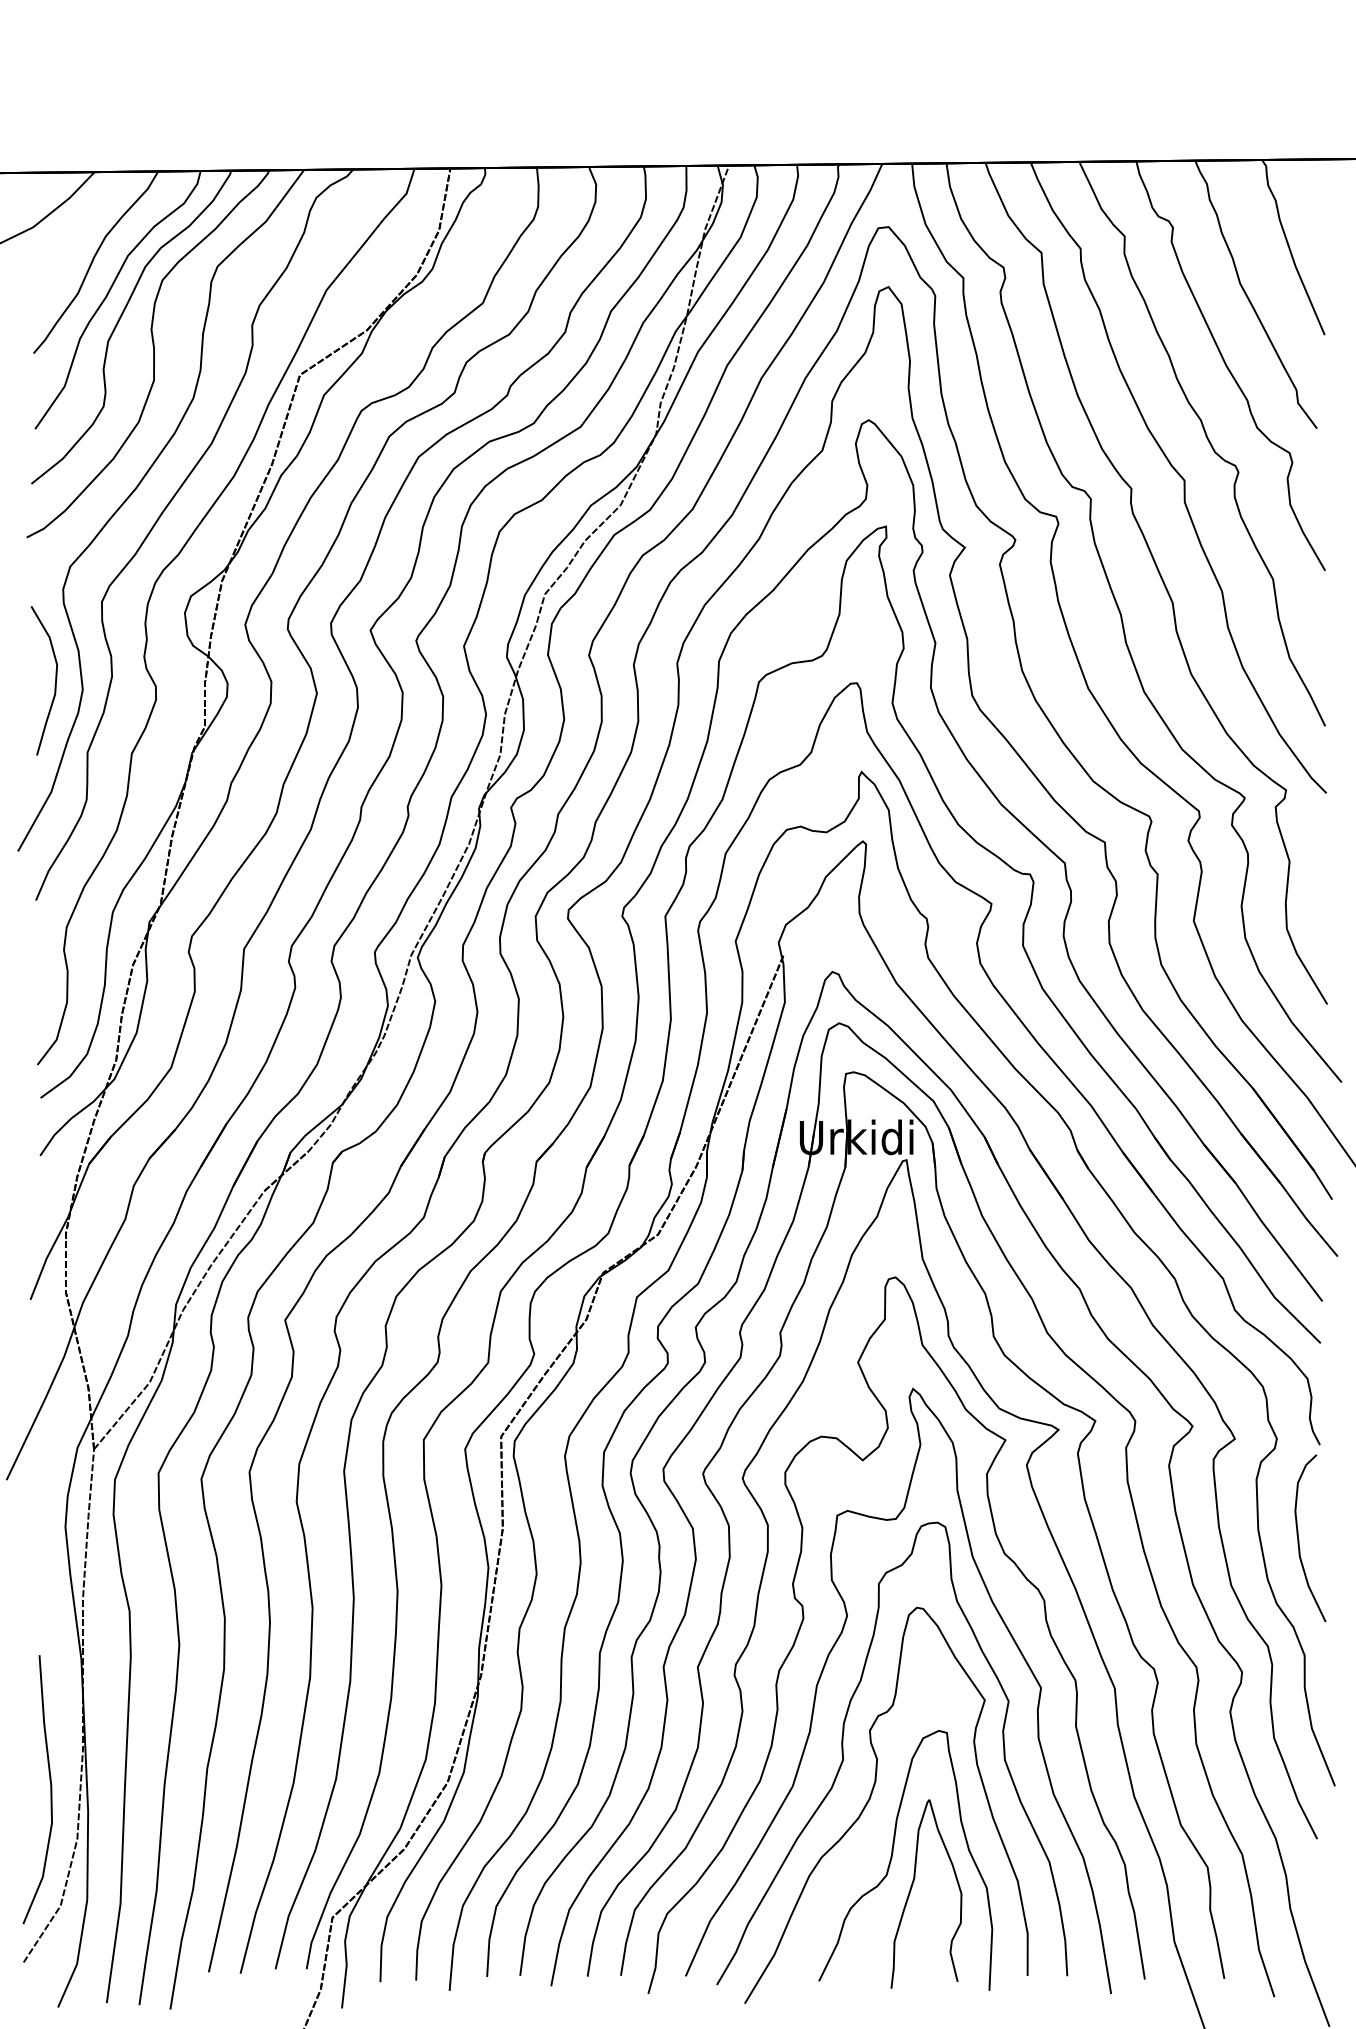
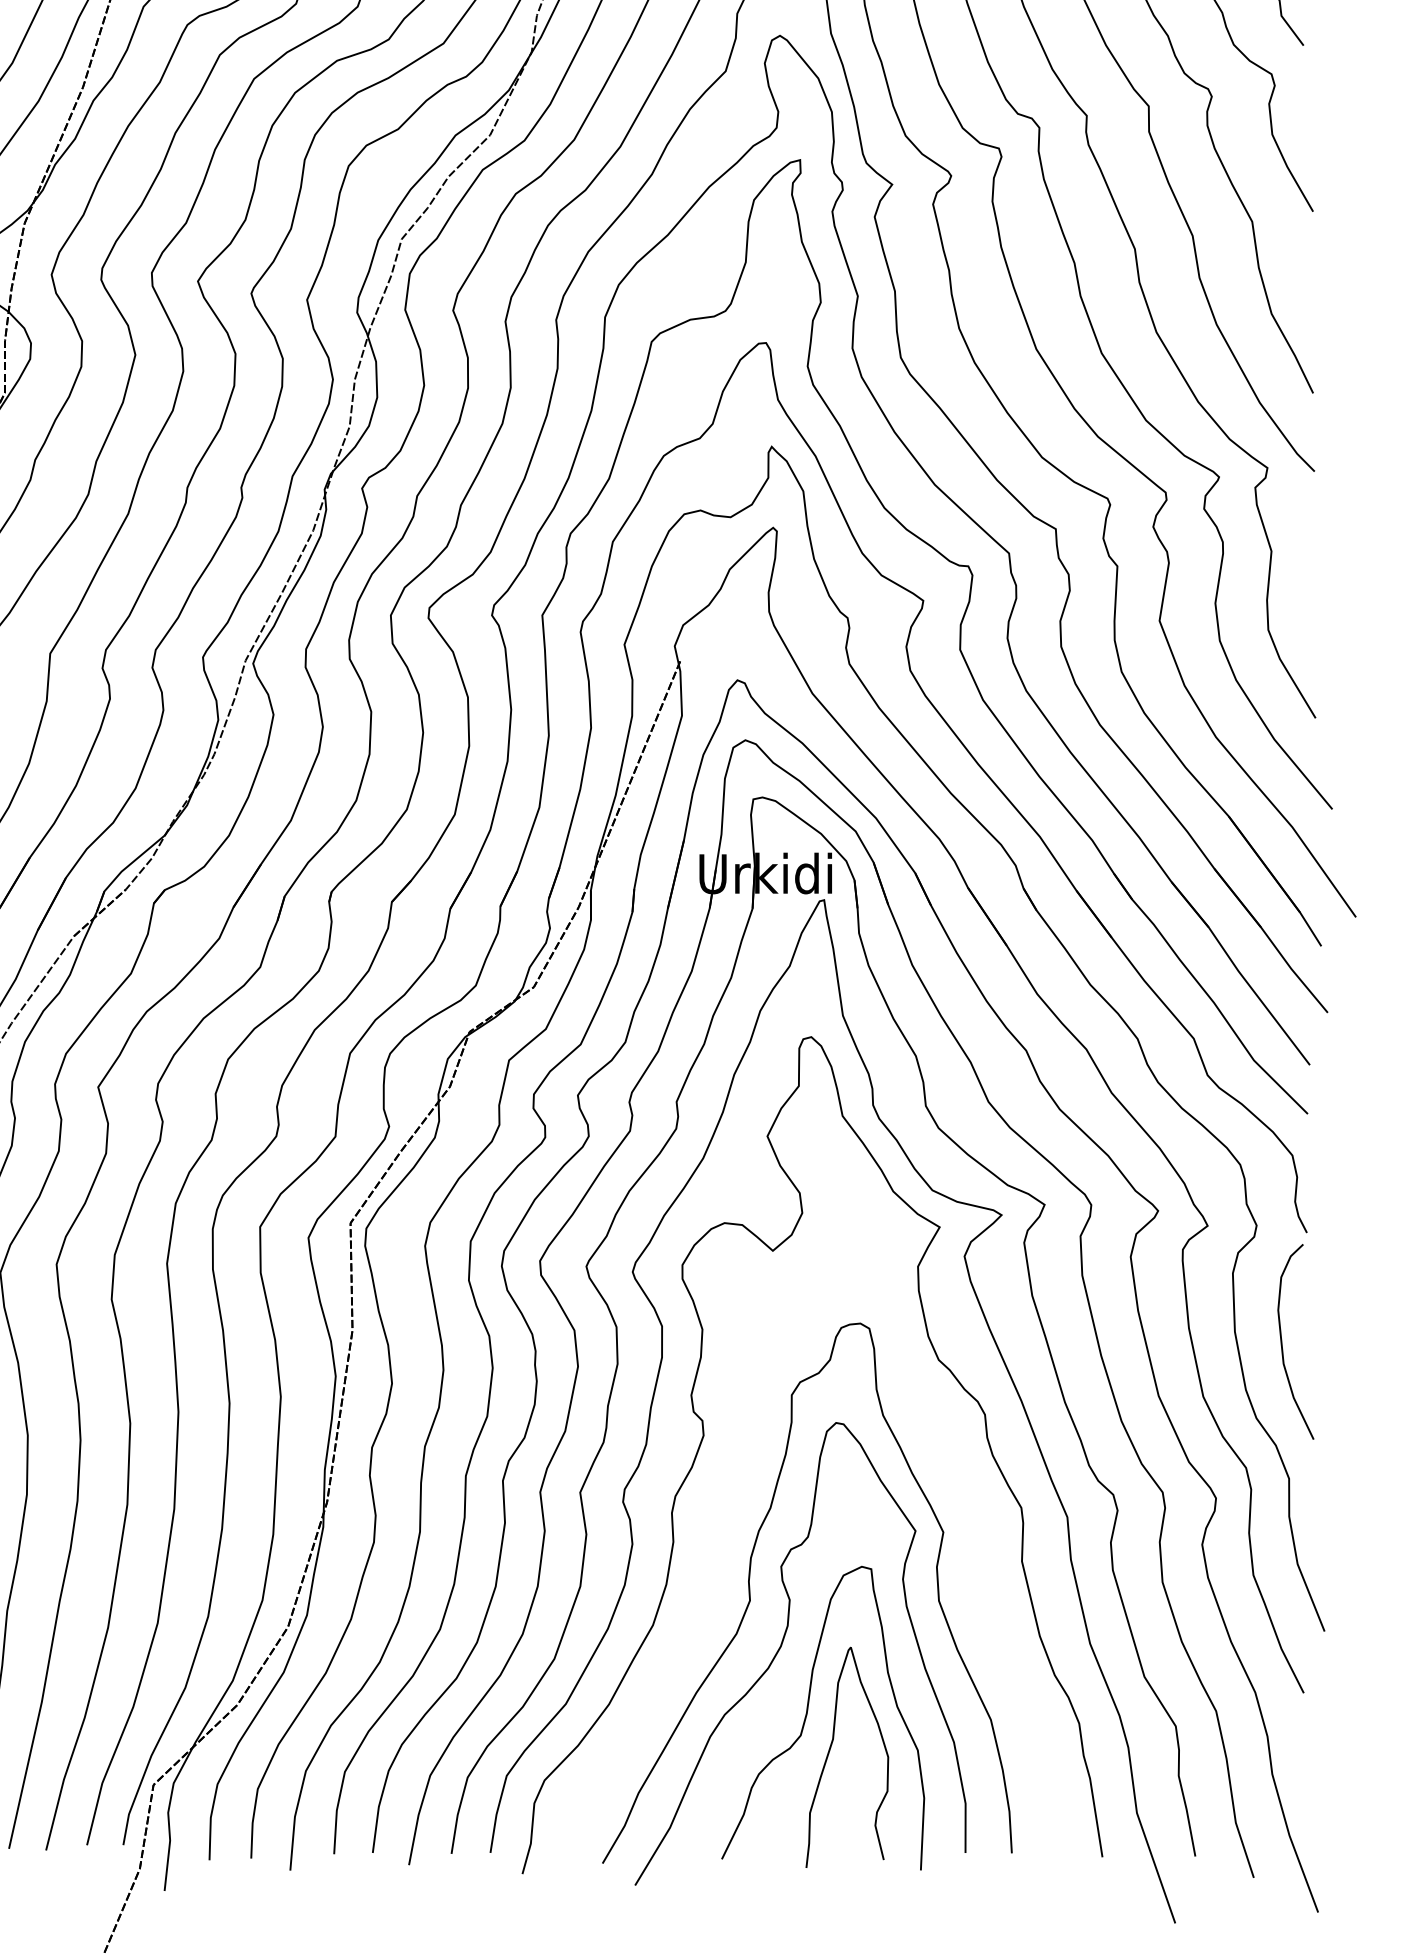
curve: (825, 1666) -> (729, 1491), removed

